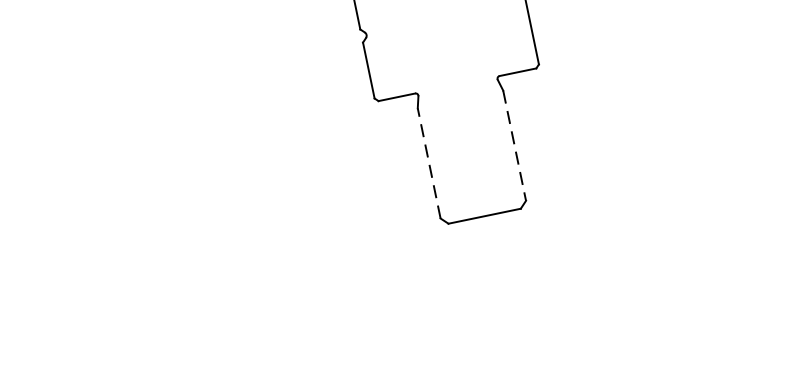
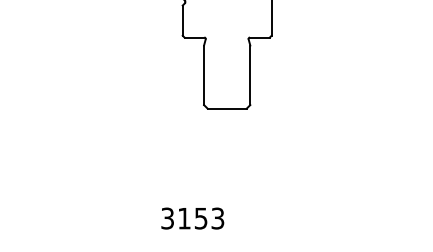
line: (515, 146) -> (250, 75), dashed -> solid
line: (430, 163) -> (204, 75), dashed -> solid

